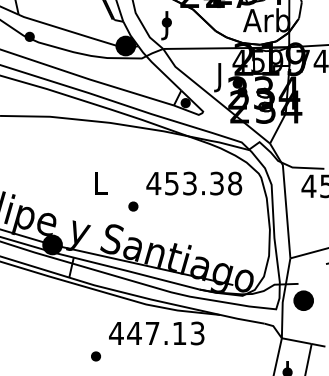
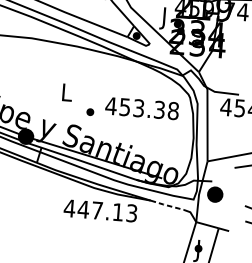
text: (194, 183) -> (142, 108), moved
line: (242, 319) -> (167, 205), solid -> dashed
part: (95, 356) -> (52, 224), removed

